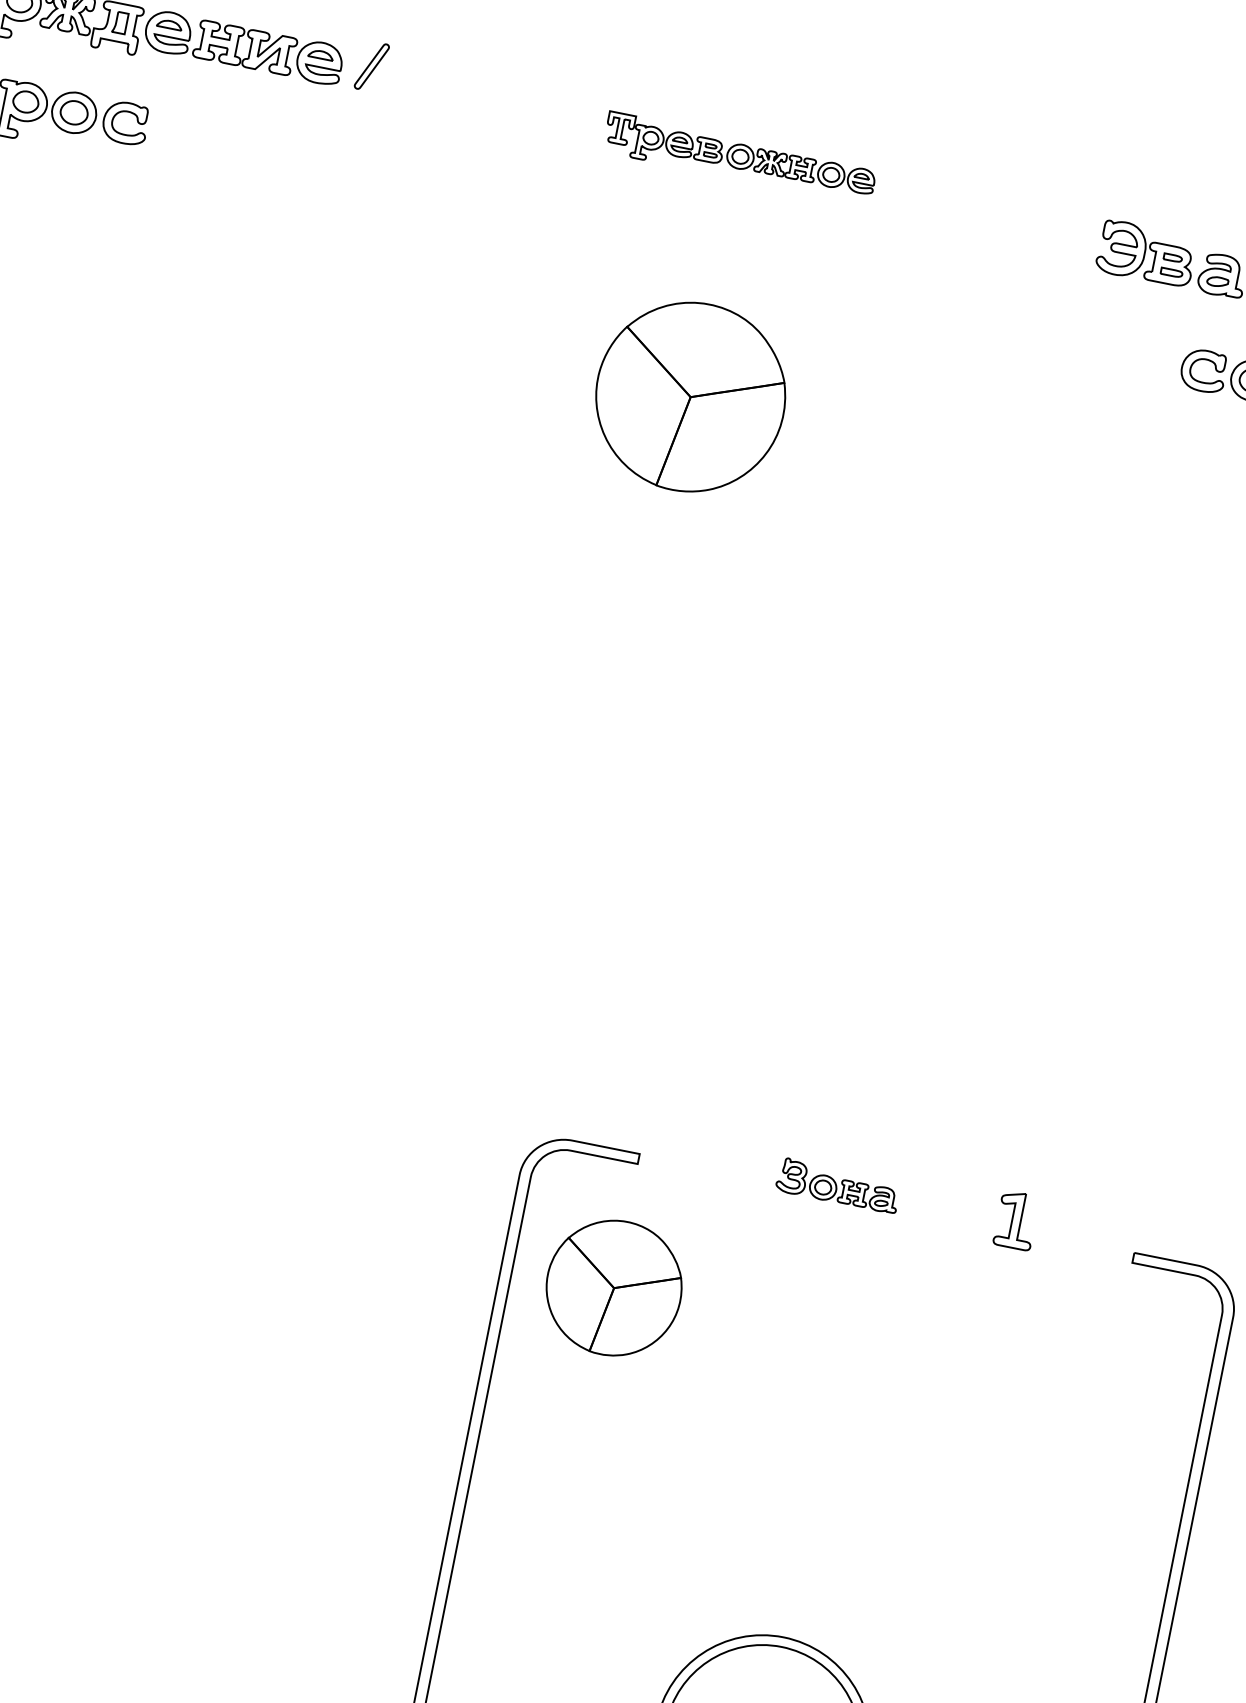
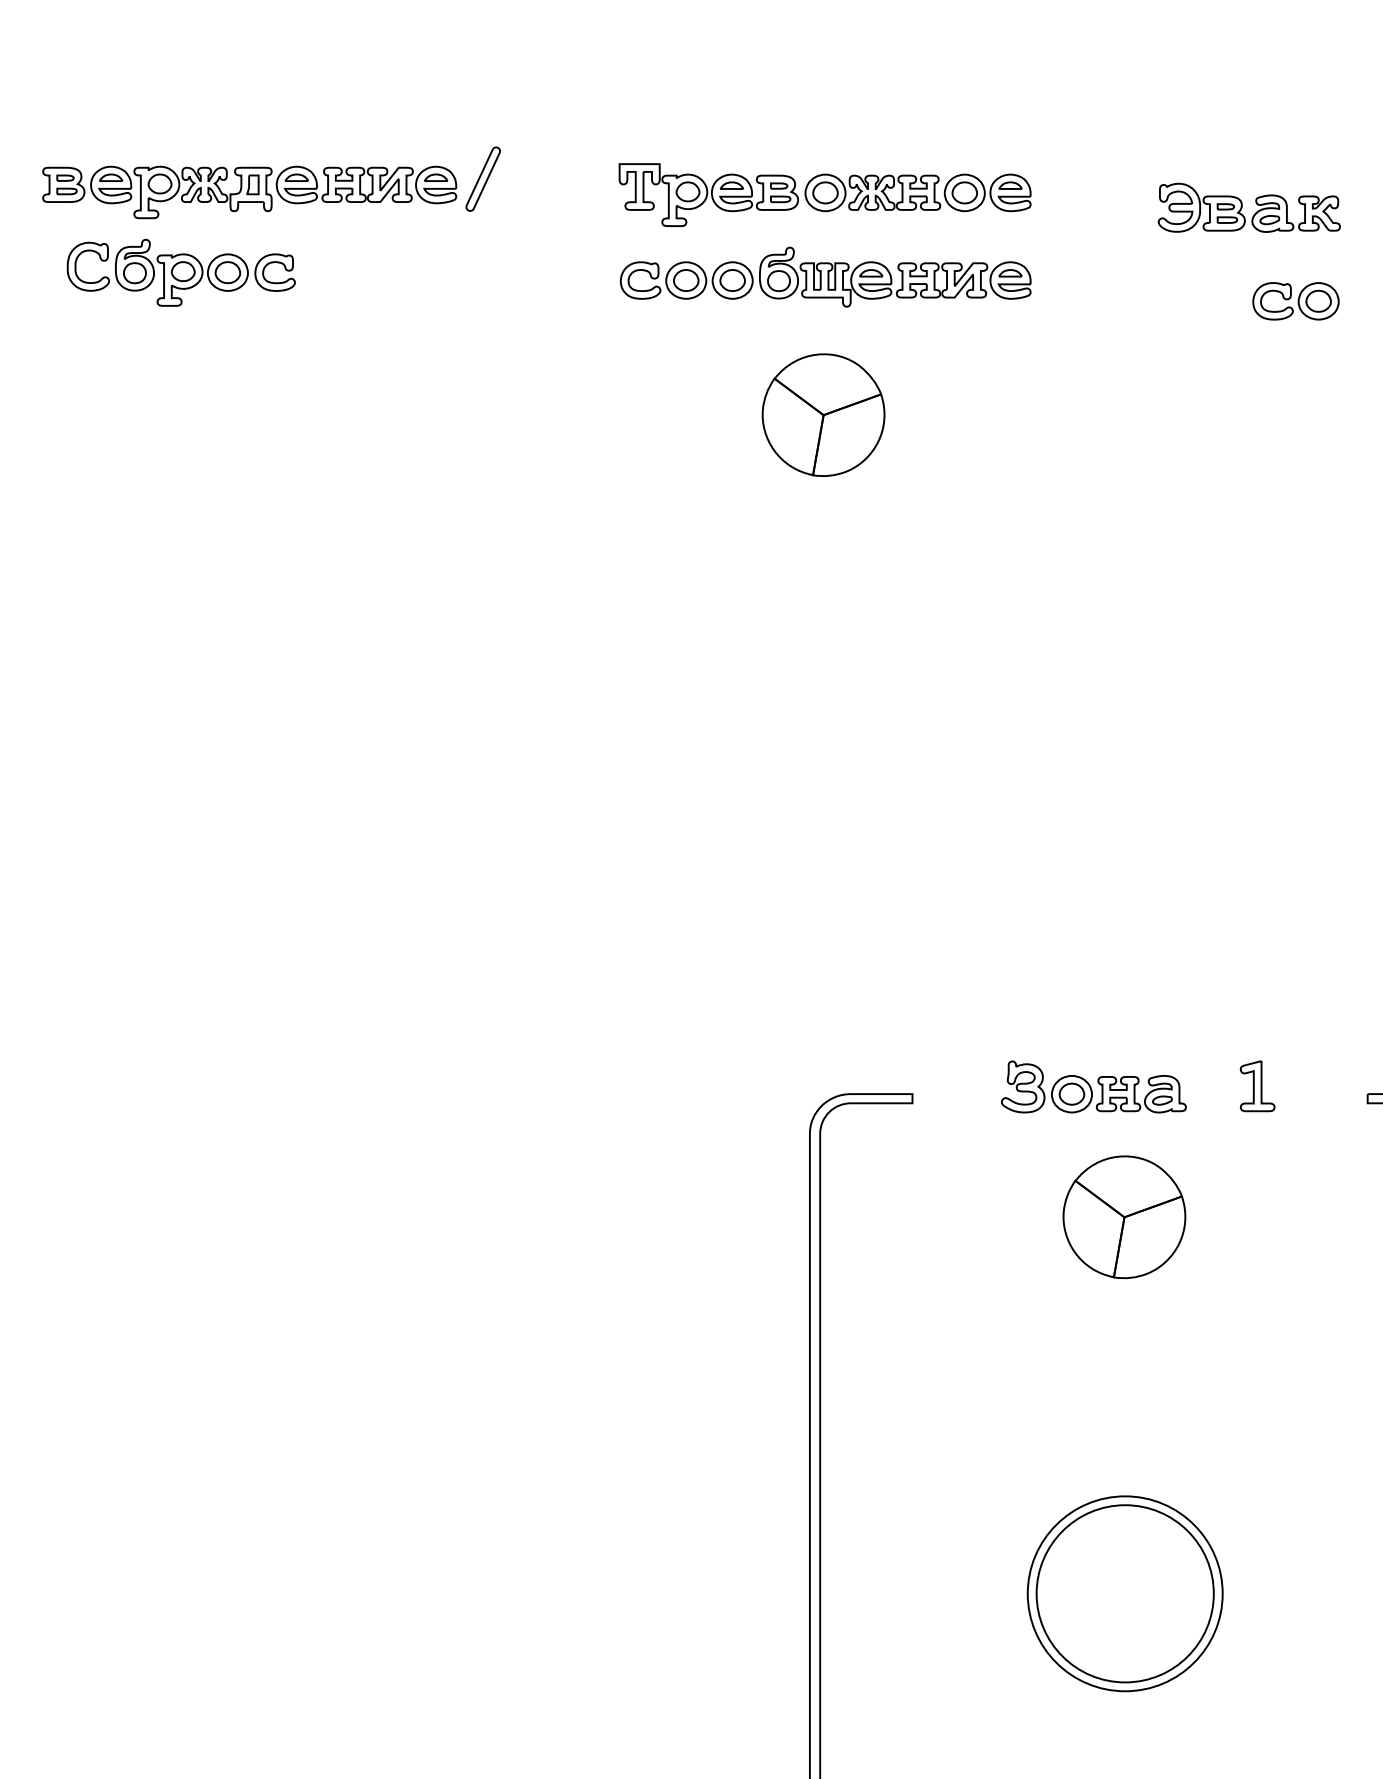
part: (371, 65) -> (482, 178), size x1.43
part: (739, 157) -> (824, 194), size x1.67
part: (722, 246) -> (825, 276), added
part: (690, 396) -> (823, 414), size x0.71
part: (838, 1185) -> (1093, 1086), size x1.67
part: (614, 1288) -> (1124, 1217), moved

